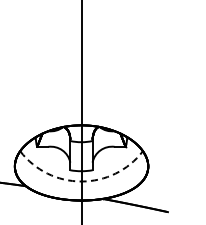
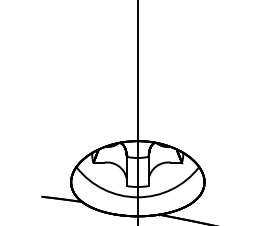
arc: (81, 181) -> (137, 197), dashed -> solid

